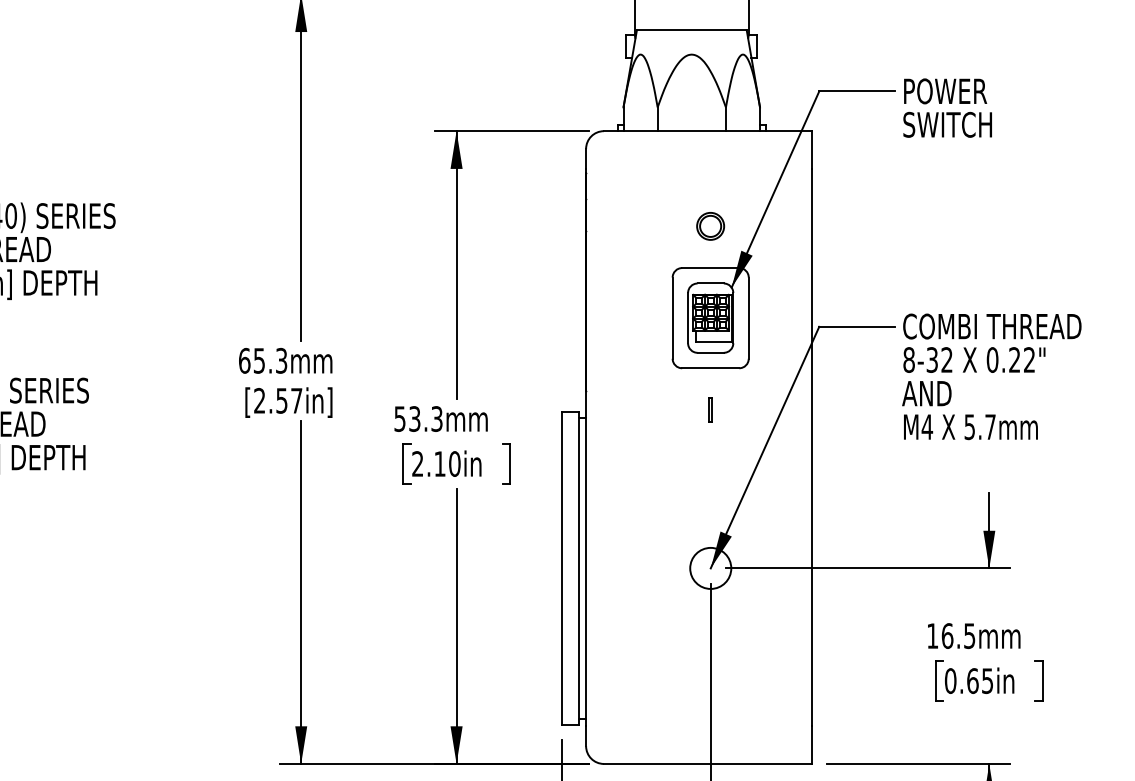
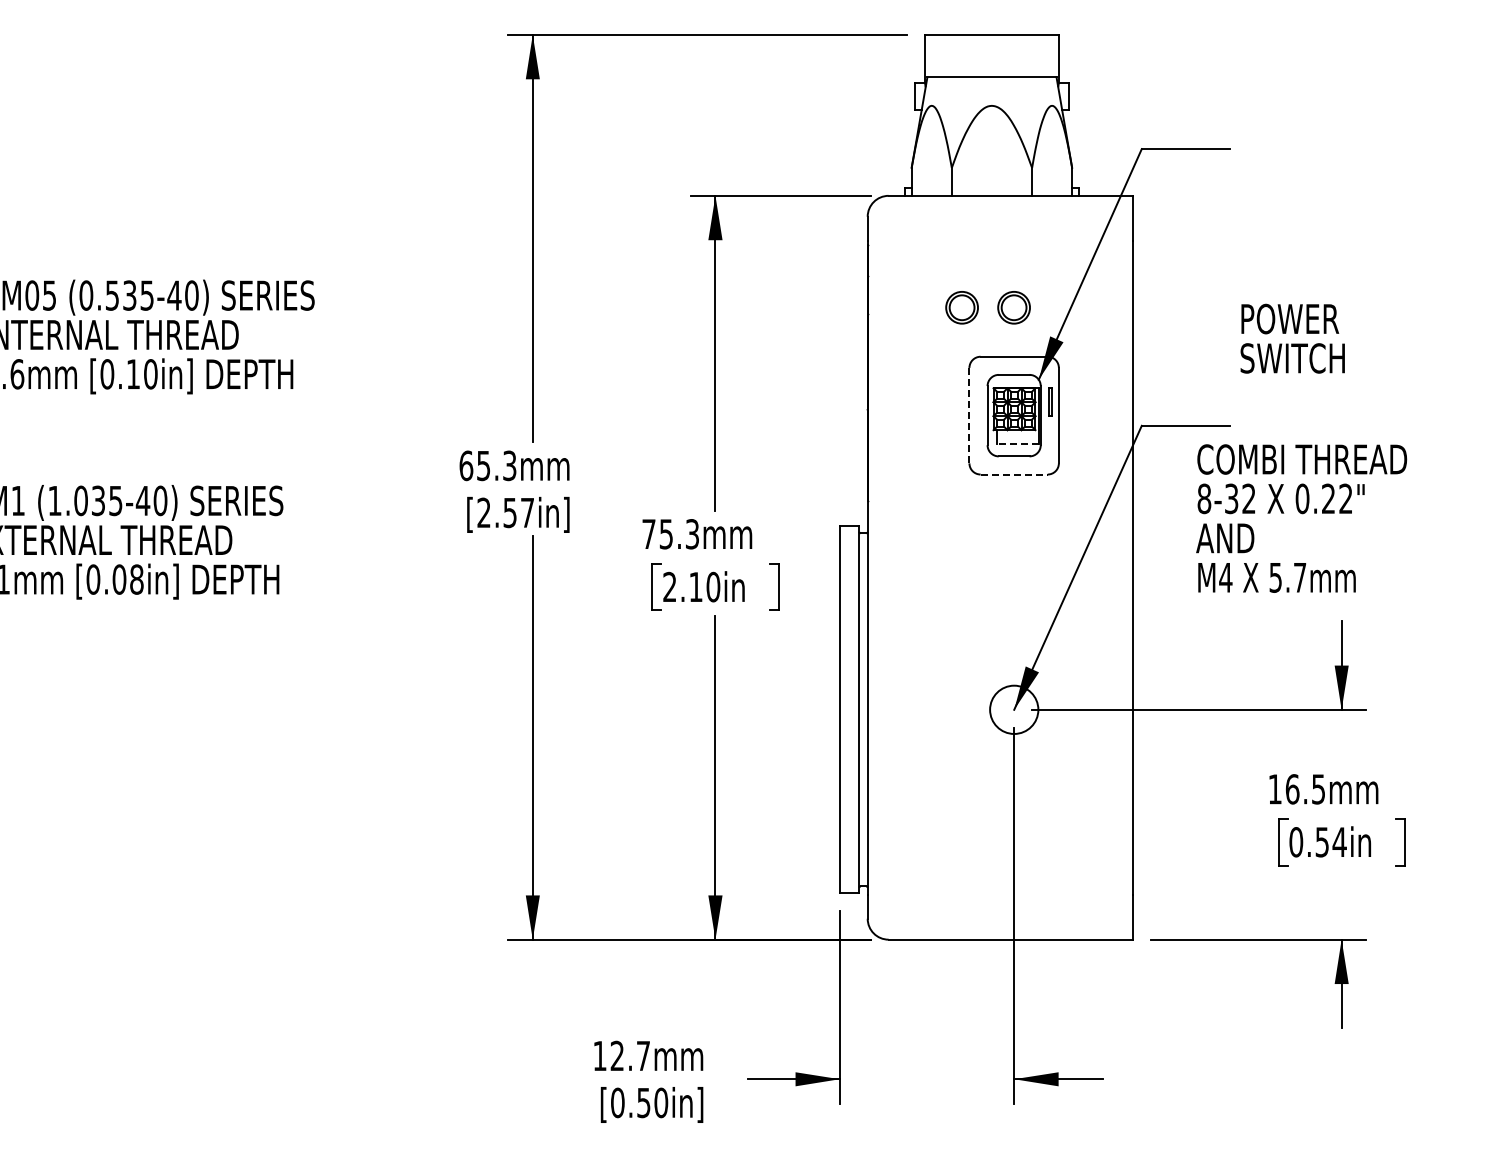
text: (947, 107) -> (1292, 338), moved
part: (665, 226) -> (961, 307), added
line: (672, 318) -> (969, 415), solid -> dashed
line: (714, 342) -> (1018, 444), solid -> dashed
line: (710, 368) -> (1014, 474), solid -> dashed
text: (991, 376) -> (1301, 518), moved
line: (710, 409) -> (1049, 401), moved
text: (407, 419) -> (657, 534), 53.3mm -> 75.3mm
text: (979, 681) -> (1330, 842), 0.65in -> 0.54in

